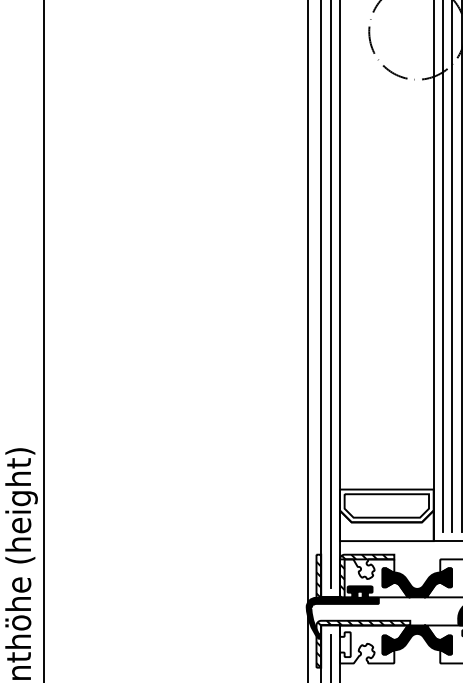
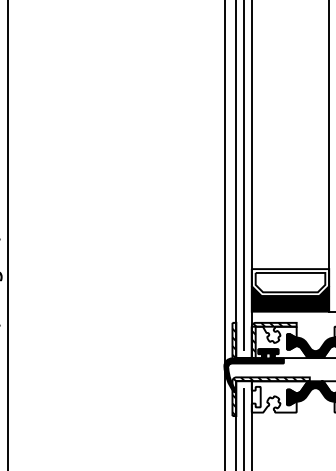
fill: (386, 525) -> (290, 298), added

